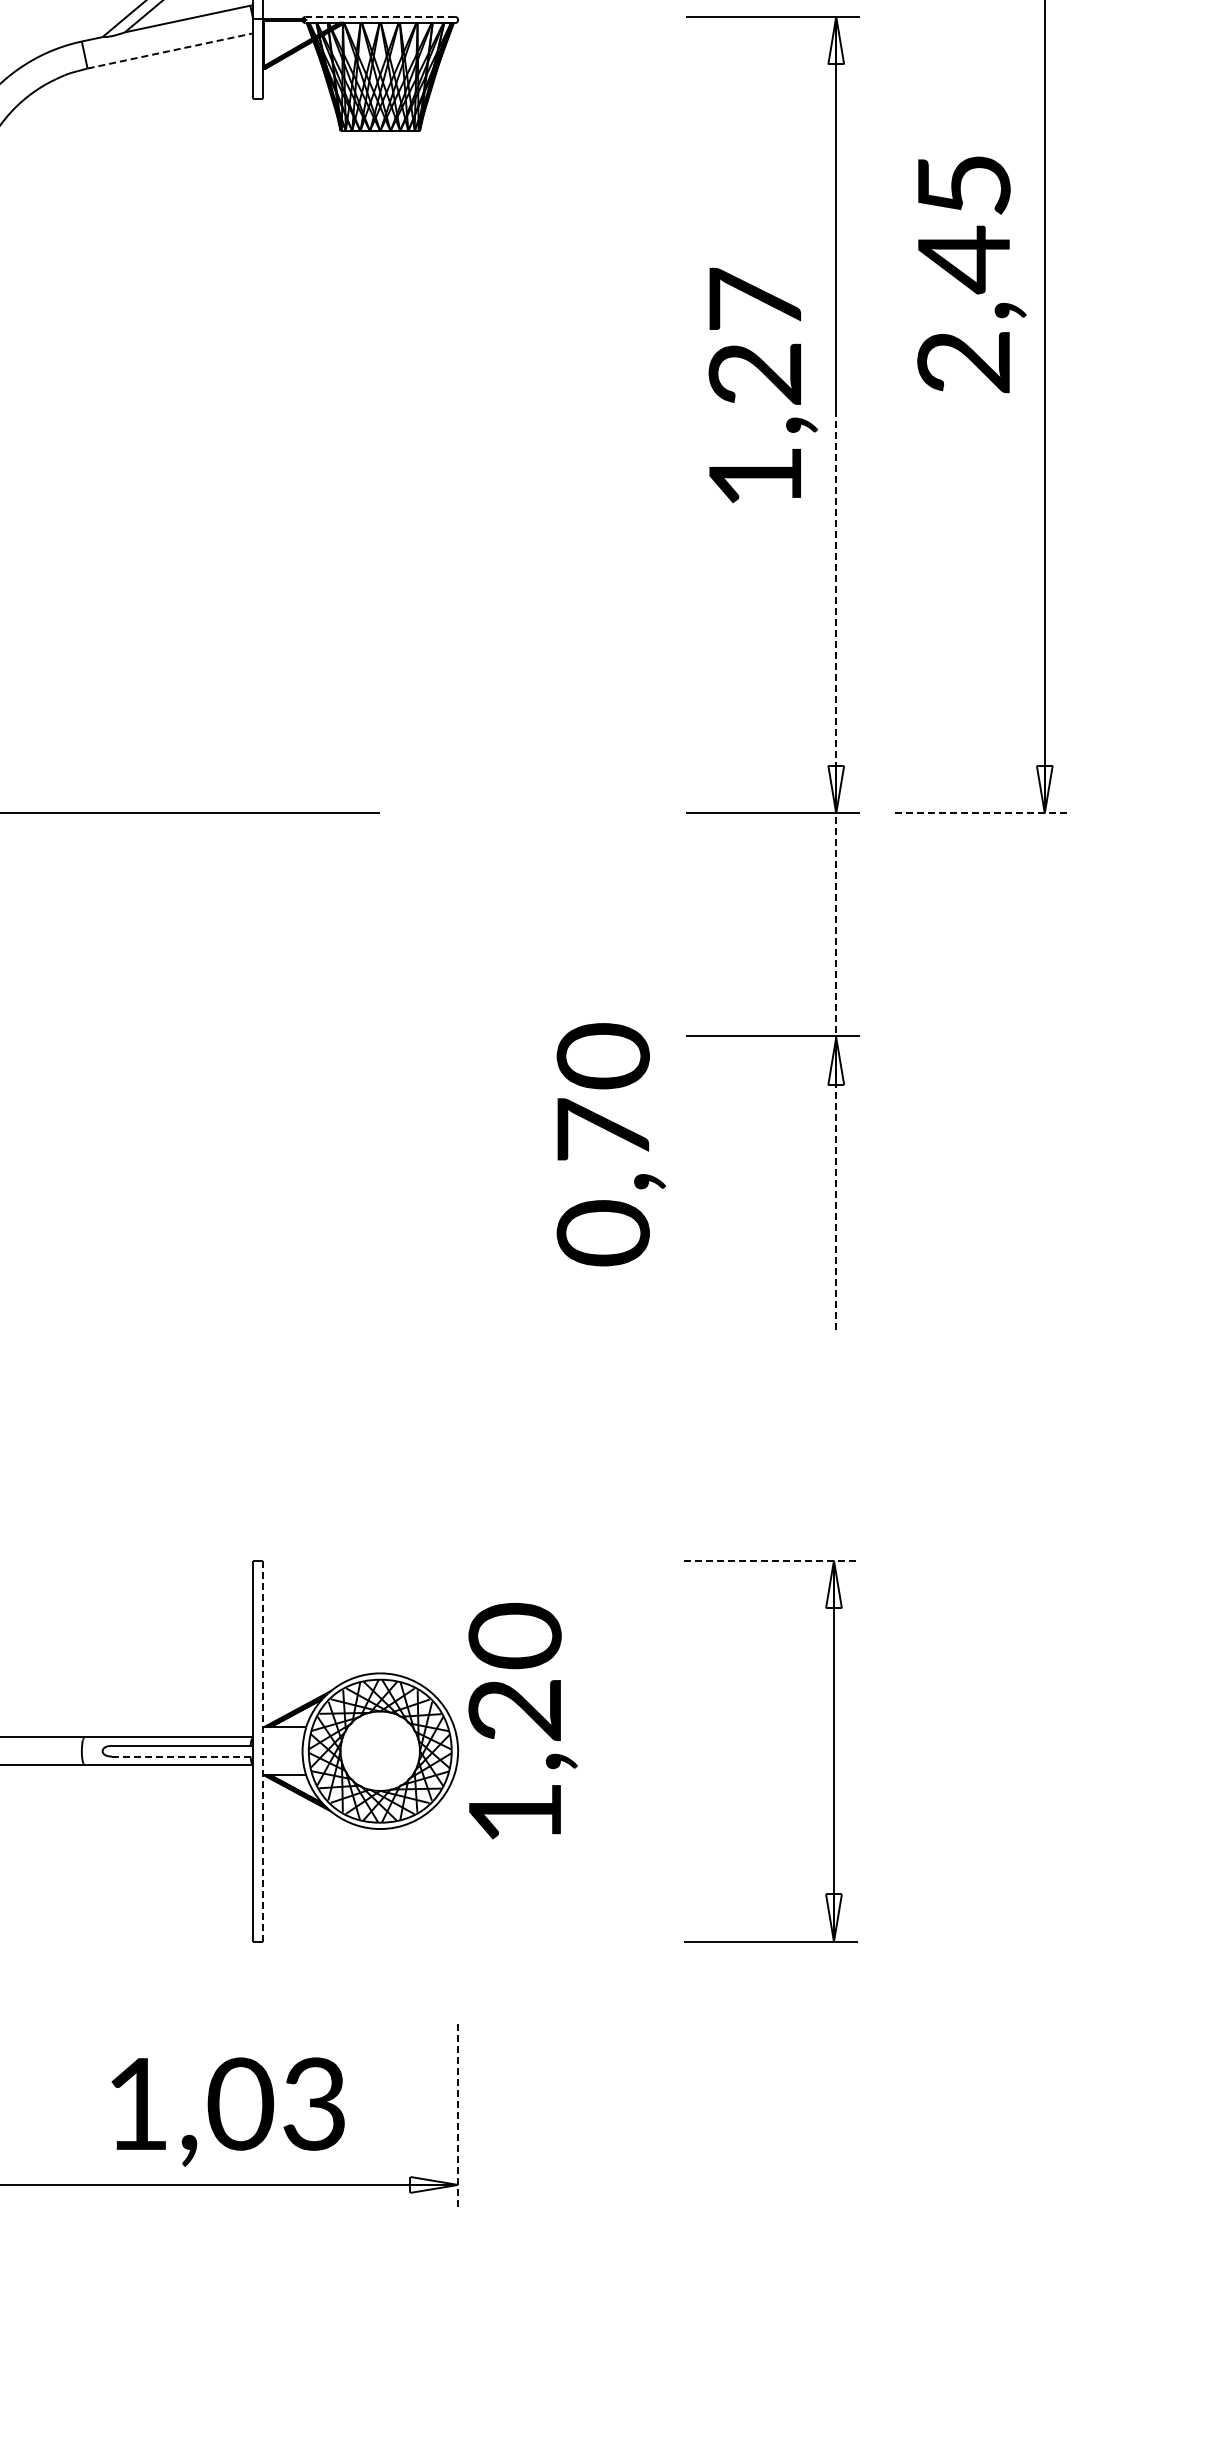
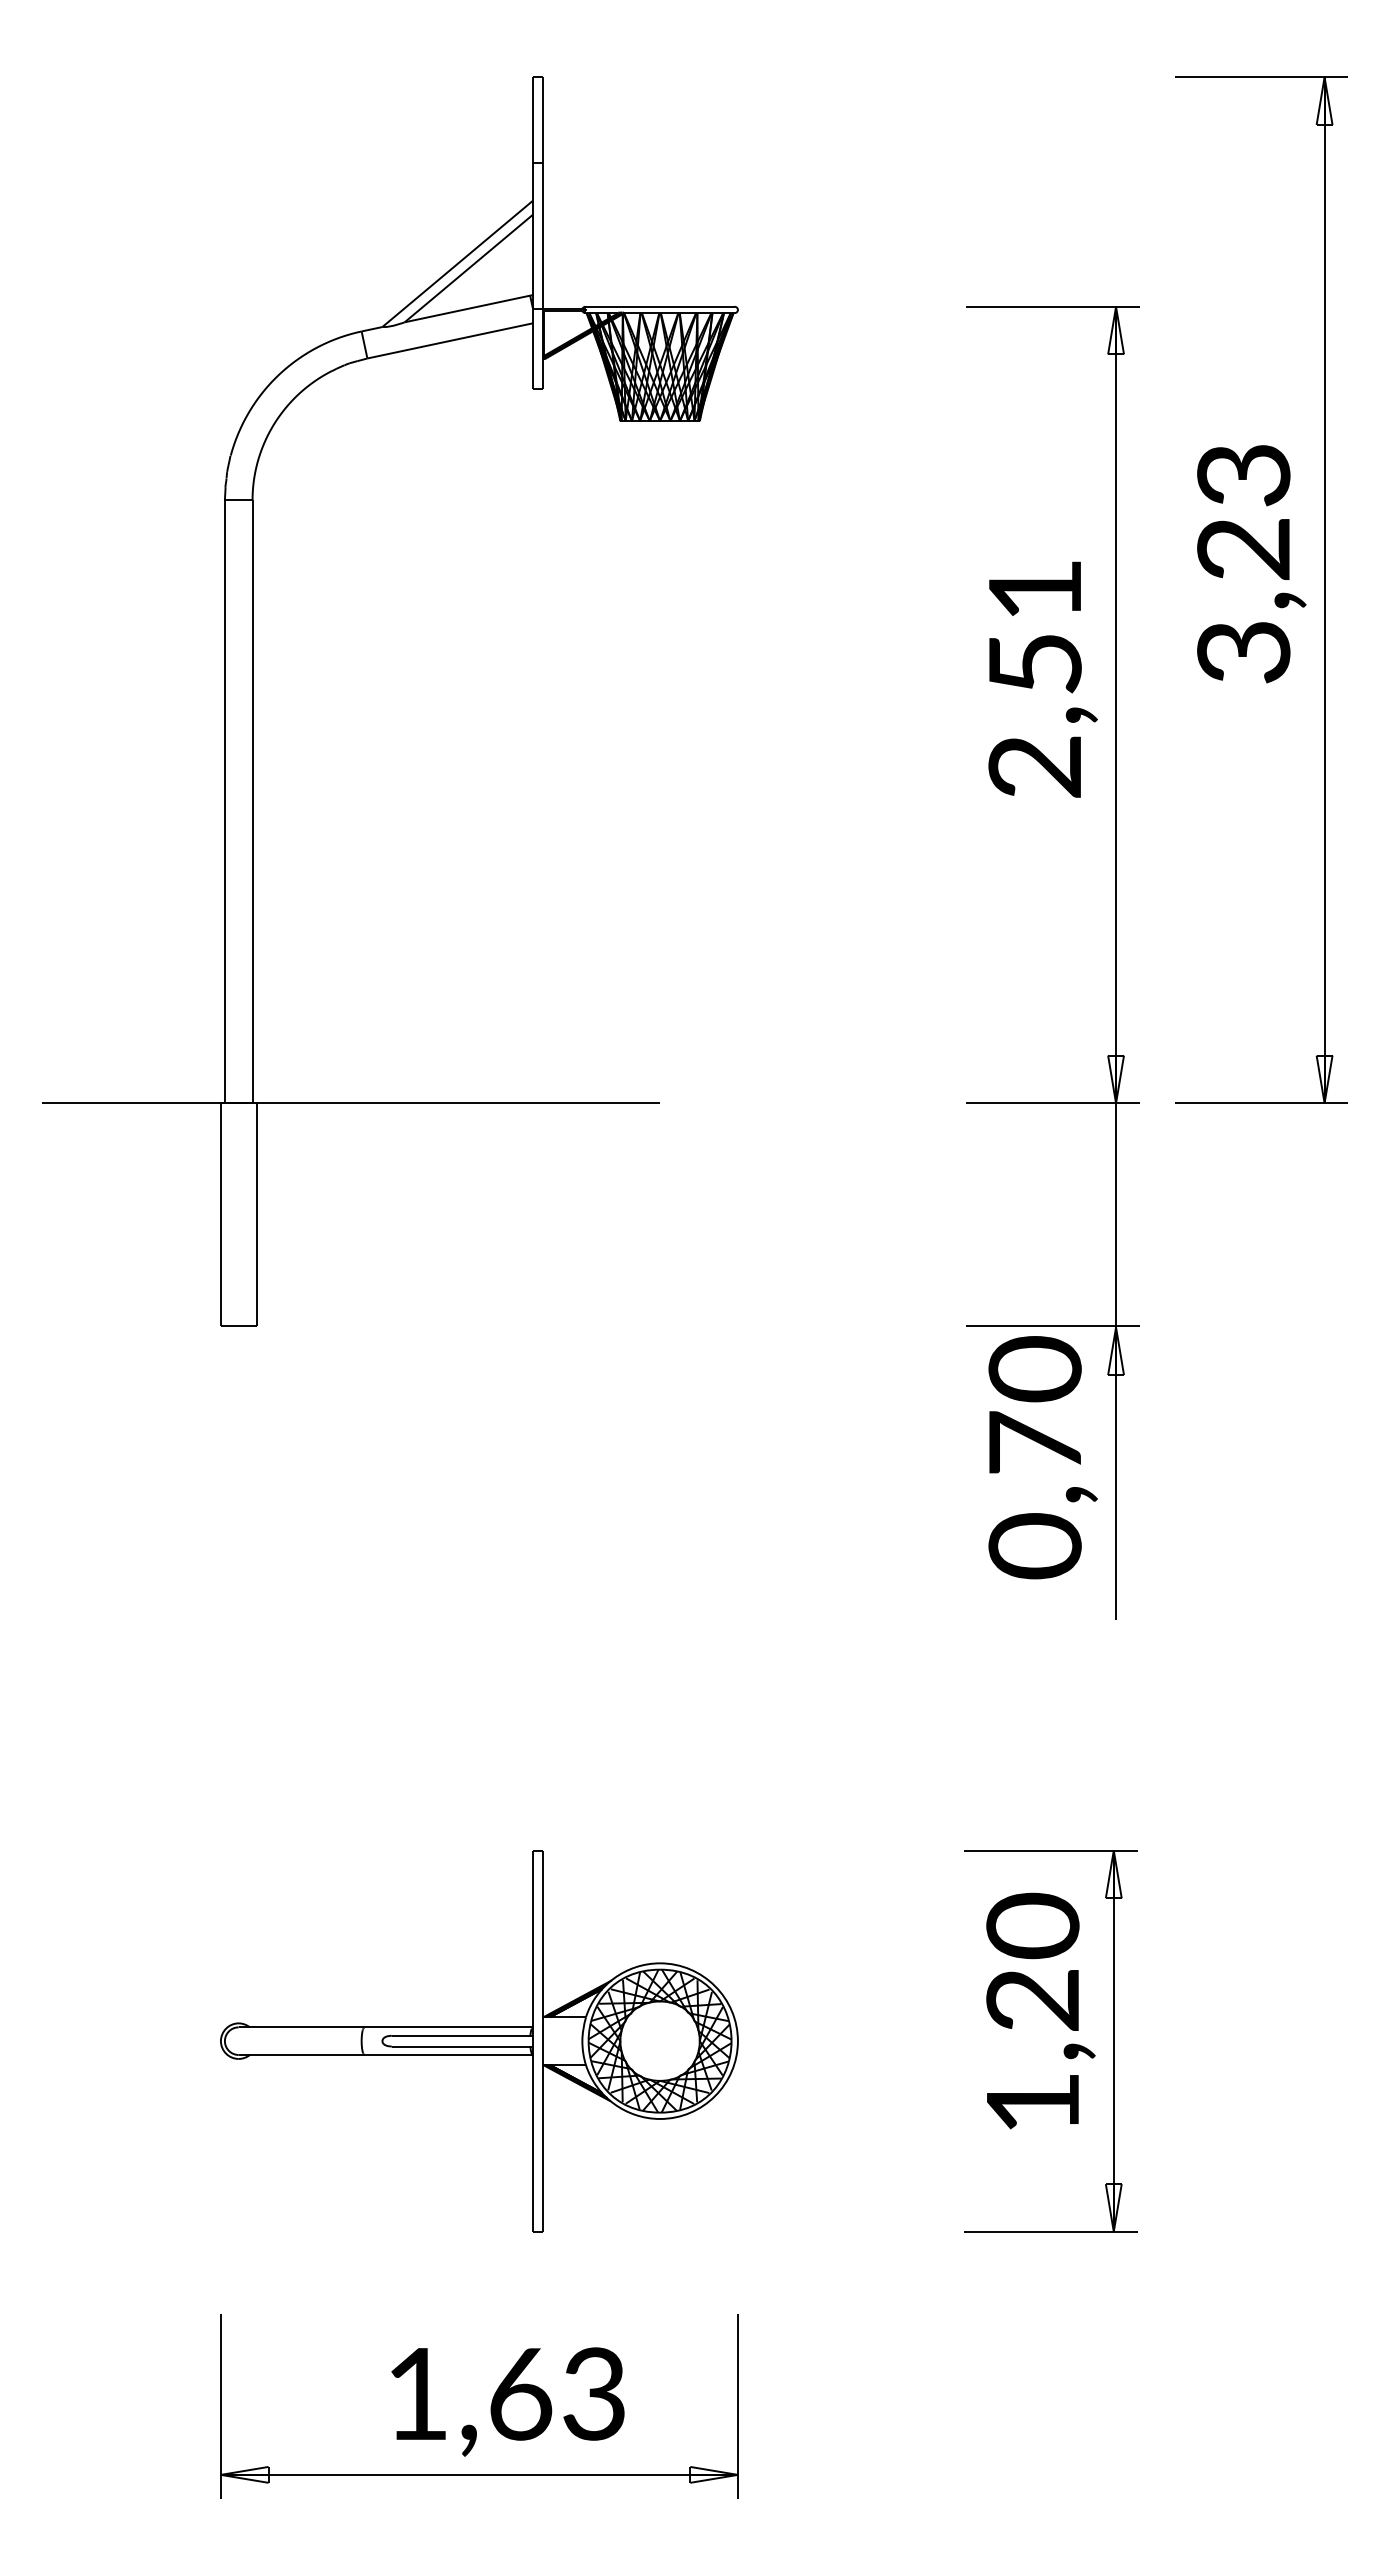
line: (380, 16) -> (660, 306), dashed -> solid
line: (170, 50) -> (450, 340), dashed -> solid
text: (963, 274) -> (1243, 564), 2,45 -> 3,23
text: (754, 387) -> (1034, 677), 1,27 -> 2,51
line: (981, 813) -> (1261, 1103), dashed -> solid
line: (836, 871) -> (1116, 1161), dashed -> solid
text: (610, 1144) -> (1042, 1457), moved
line: (770, 1560) -> (1050, 1850), dashed -> solid
text: (522, 1720) -> (1040, 2010), moved
line: (262, 1751) -> (542, 2041), dashed -> solid
line: (182, 1756) -> (462, 2046), dashed -> solid
text: (240, 2103) -> (520, 2393), 1,03 -> 1,63
line: (457, 2116) -> (737, 2406), dashed -> solid

